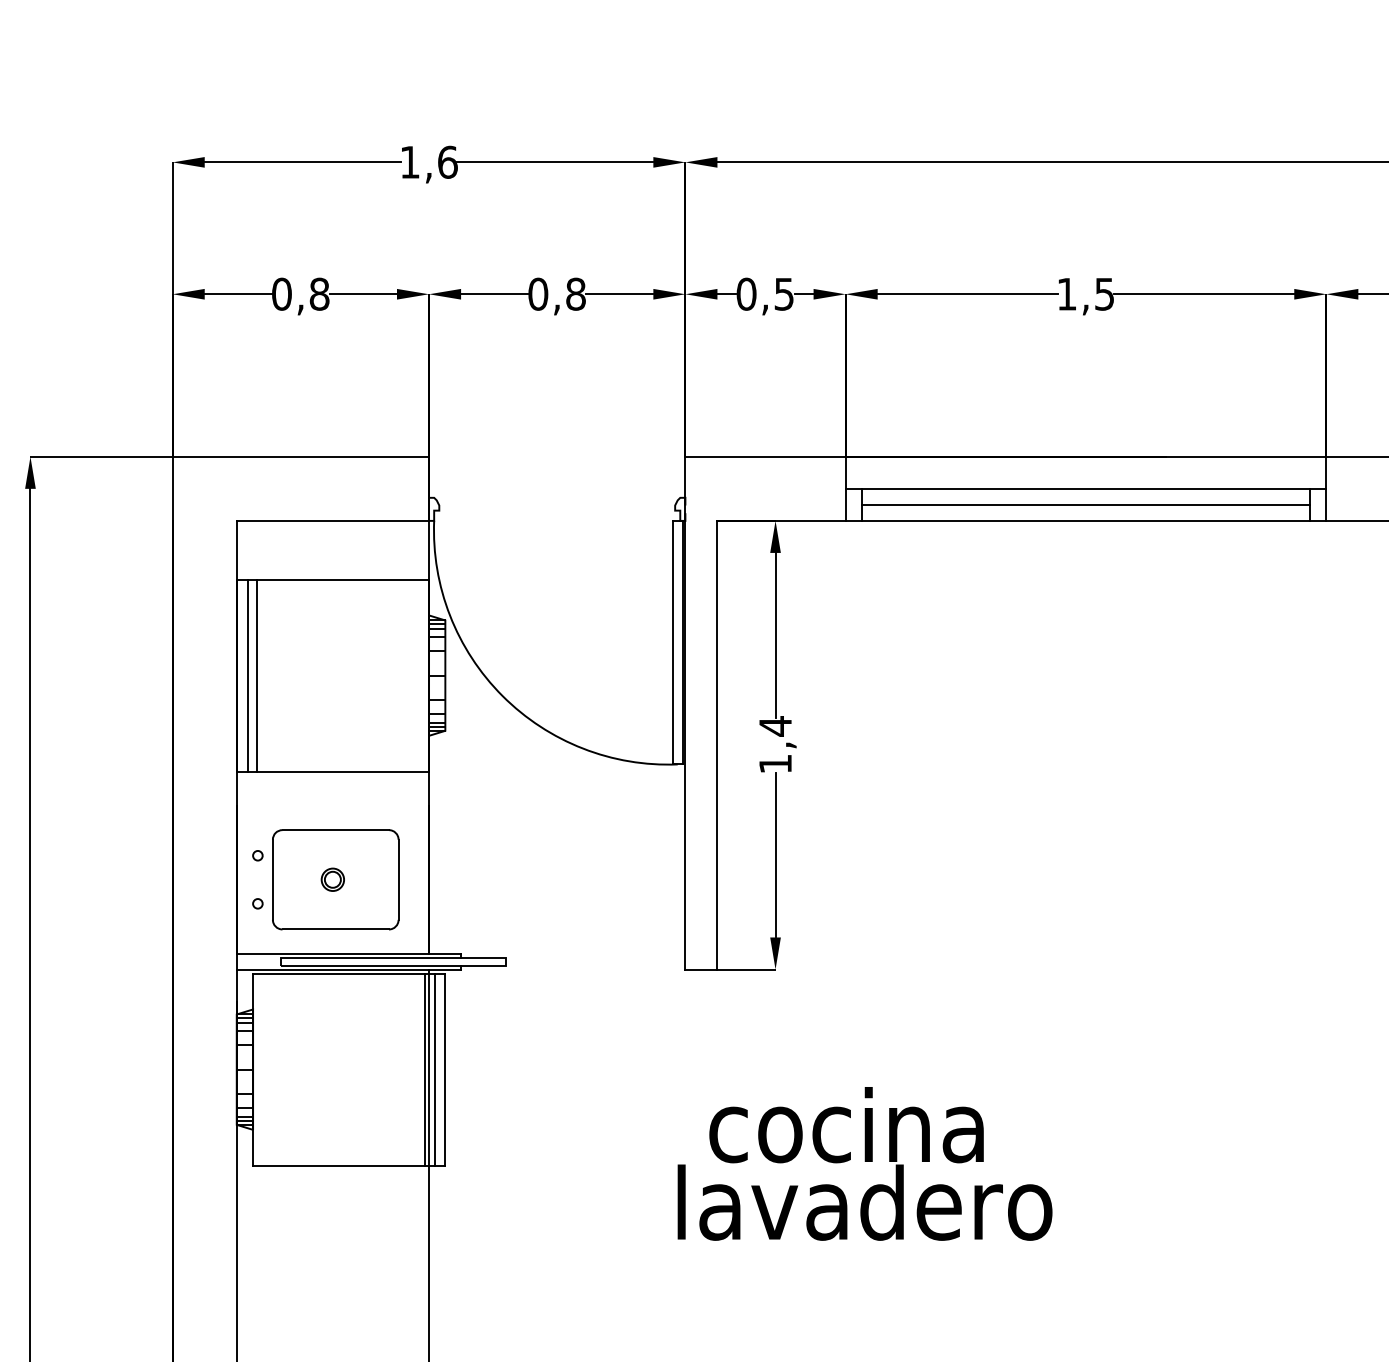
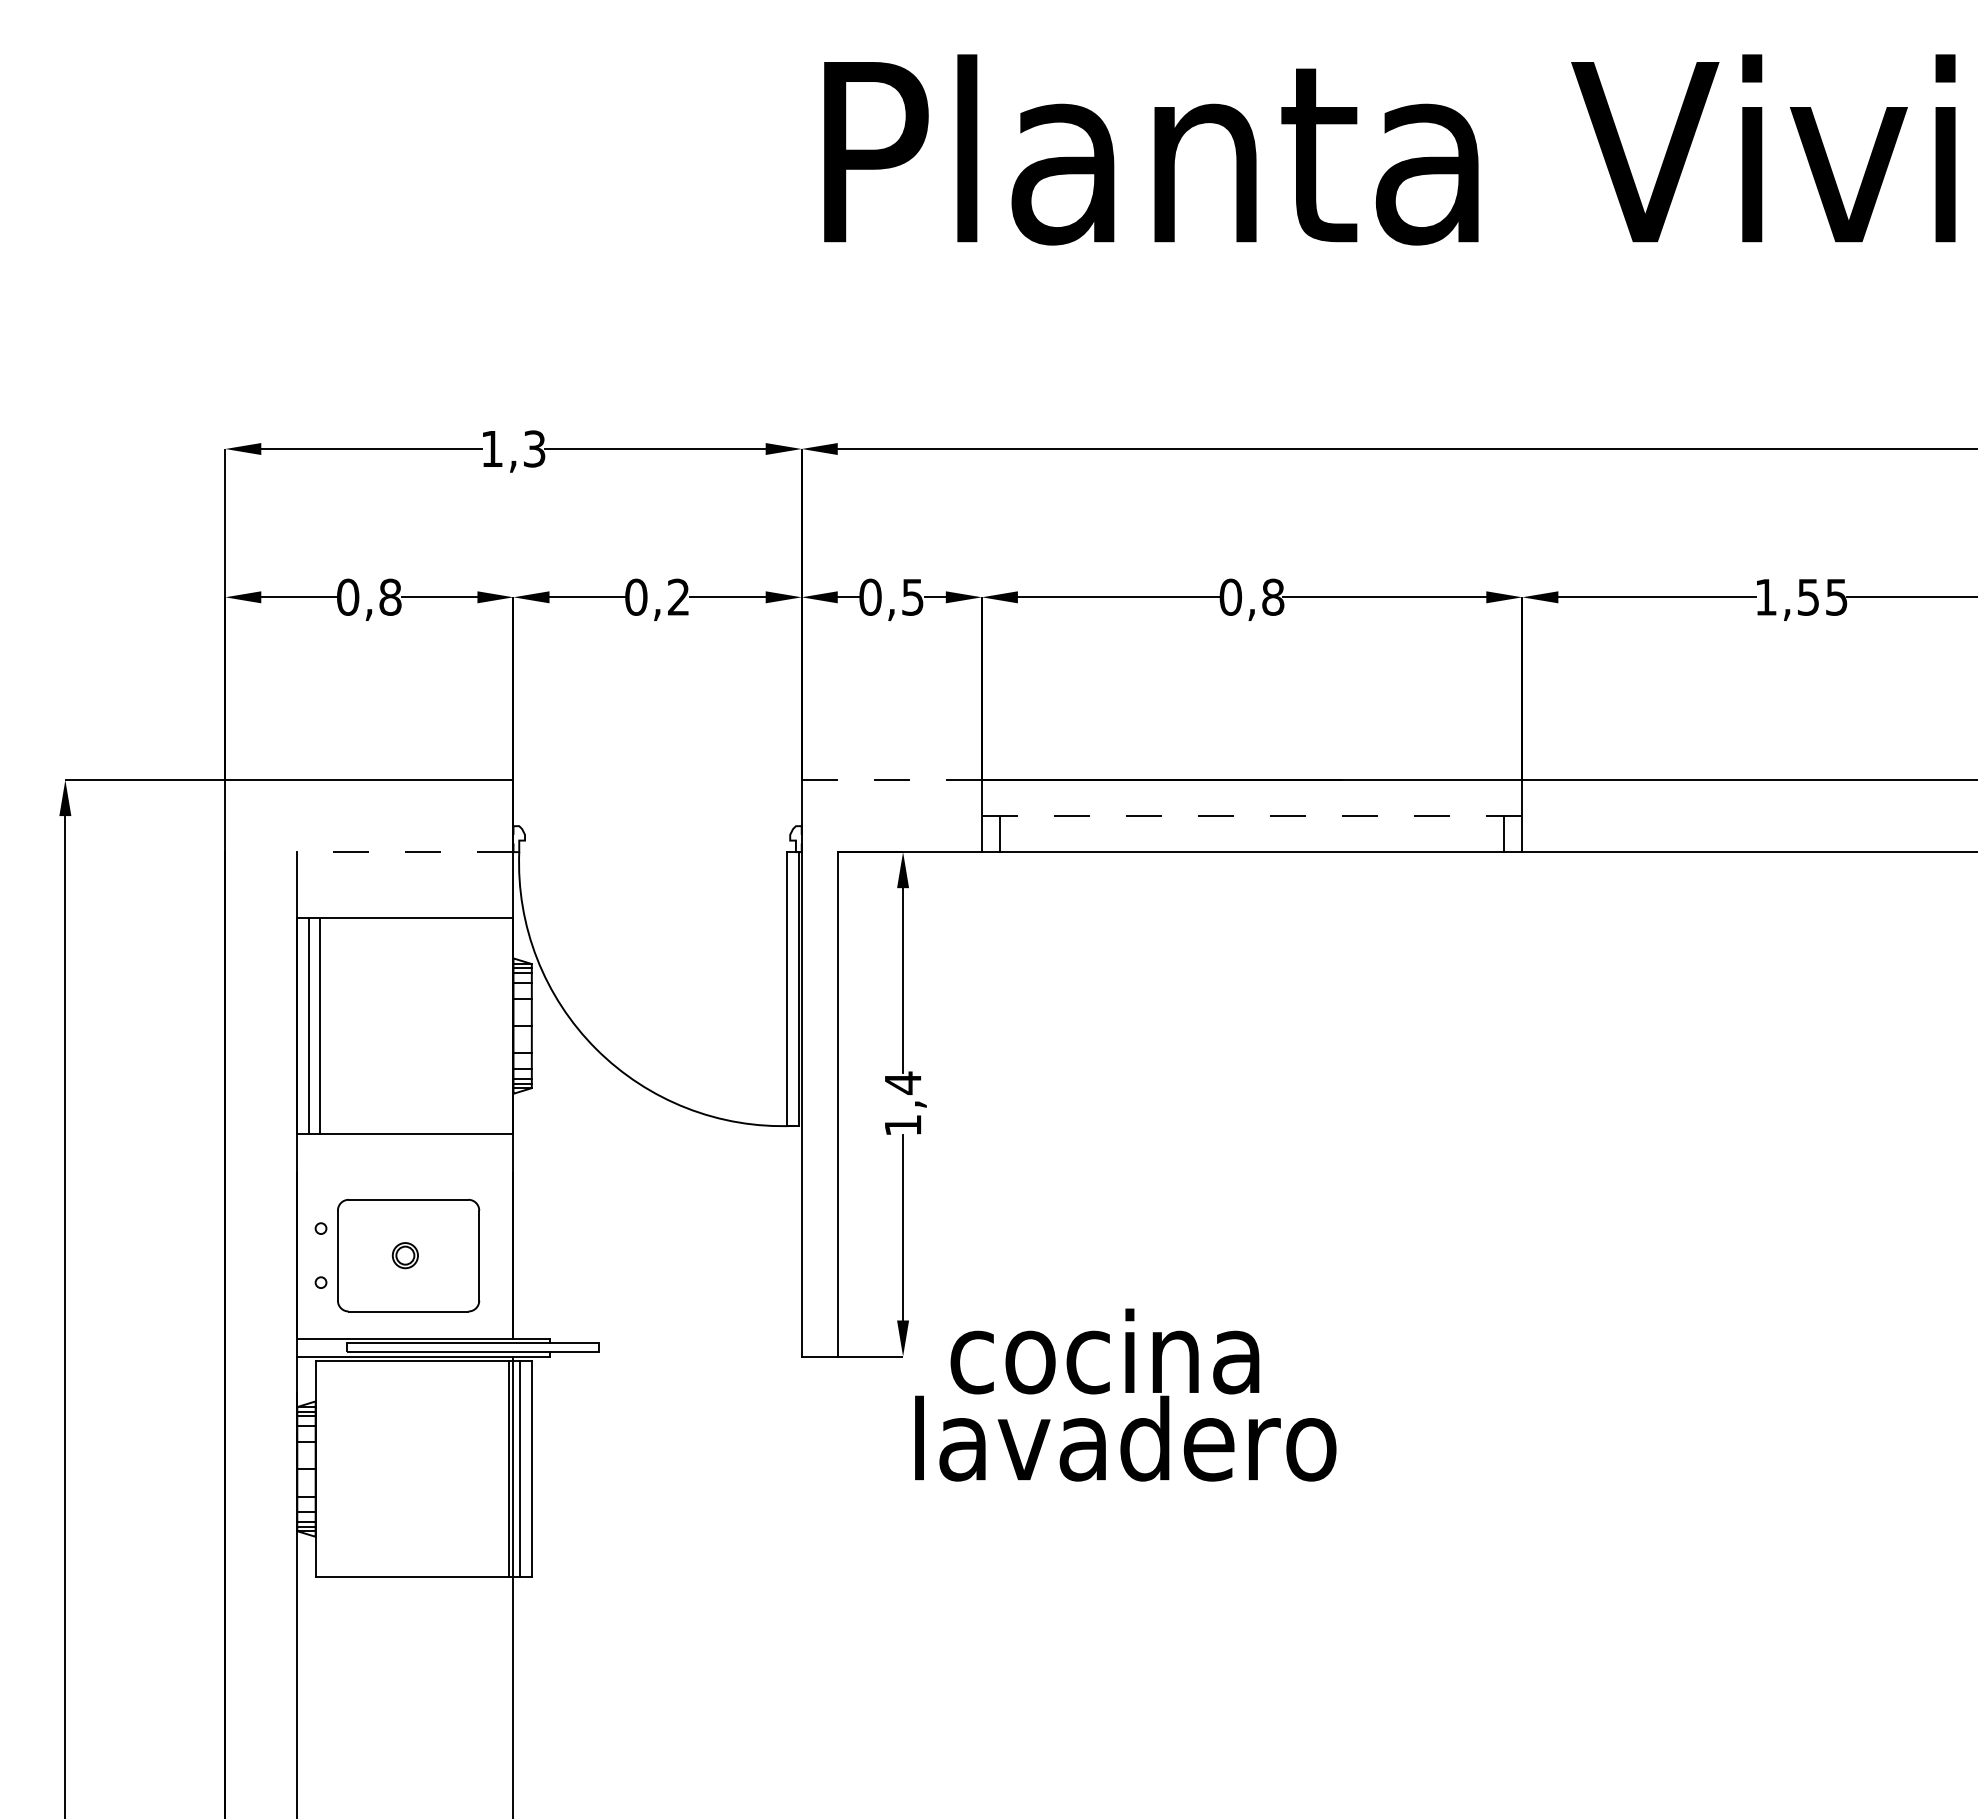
text: (447, 161) -> (534, 448), 1,6 -> 1,3
text: (575, 293) -> (678, 596), 0,8 -> 0,2
text: (1085, 293) -> (1251, 596), 1,5 -> 0,8
line: (765, 457) -> (891, 780), solid -> dashed
line: (1085, 489) -> (1251, 816), solid -> dashed
line: (1085, 505) -> (1251, 834), removed
line: (332, 521) -> (404, 852), solid -> dashed
text: (864, 1163) -> (1125, 1394), moved

